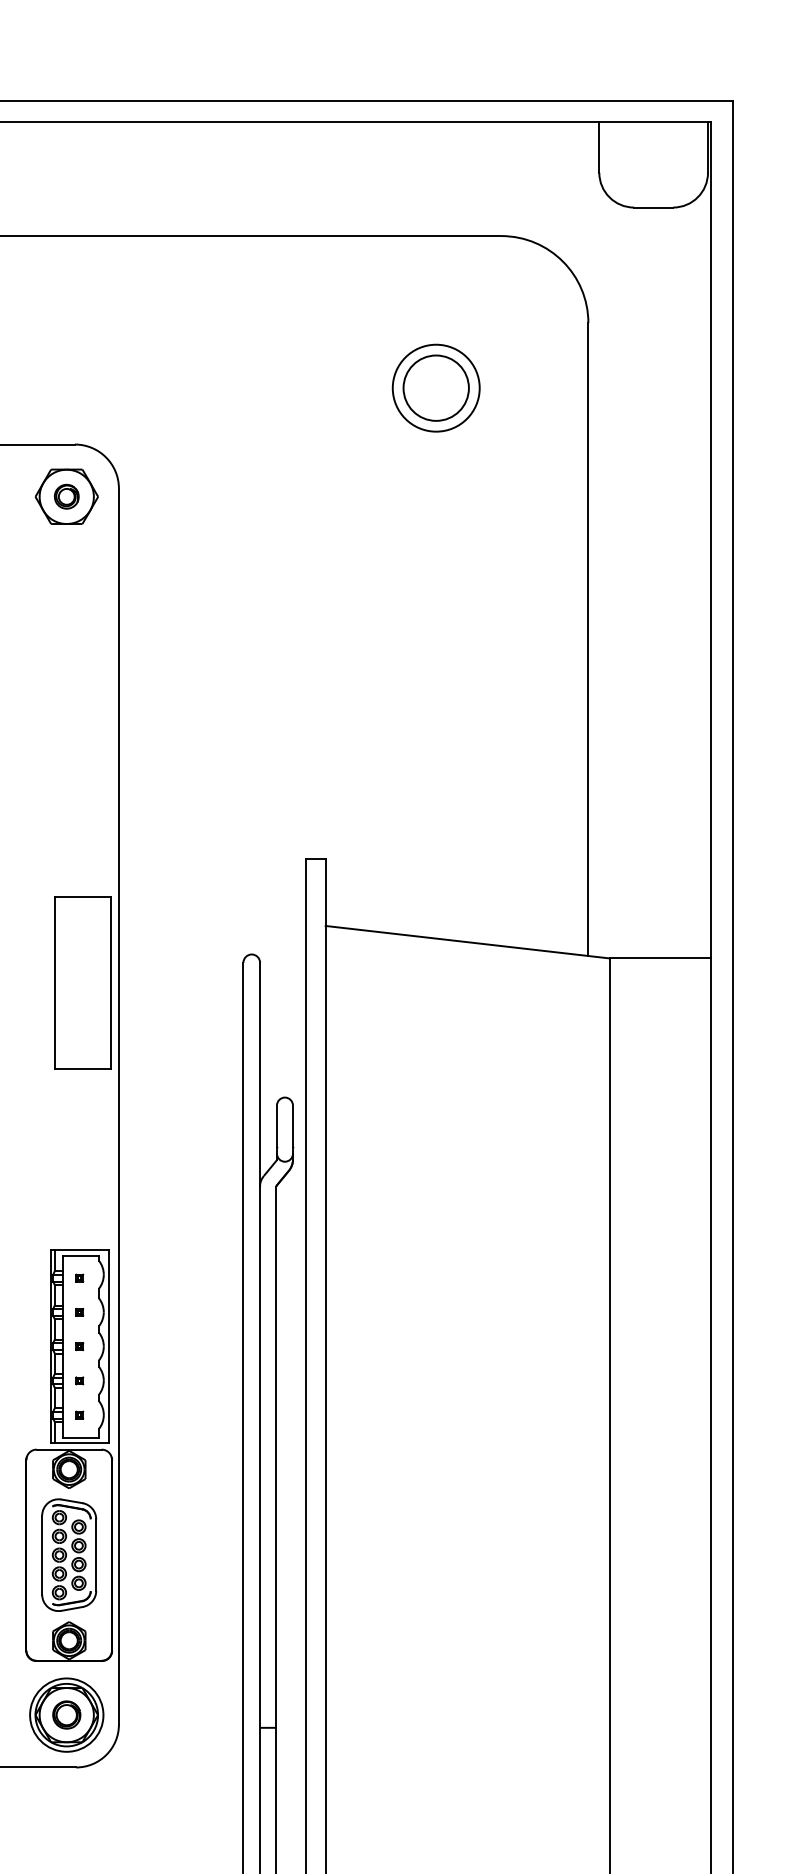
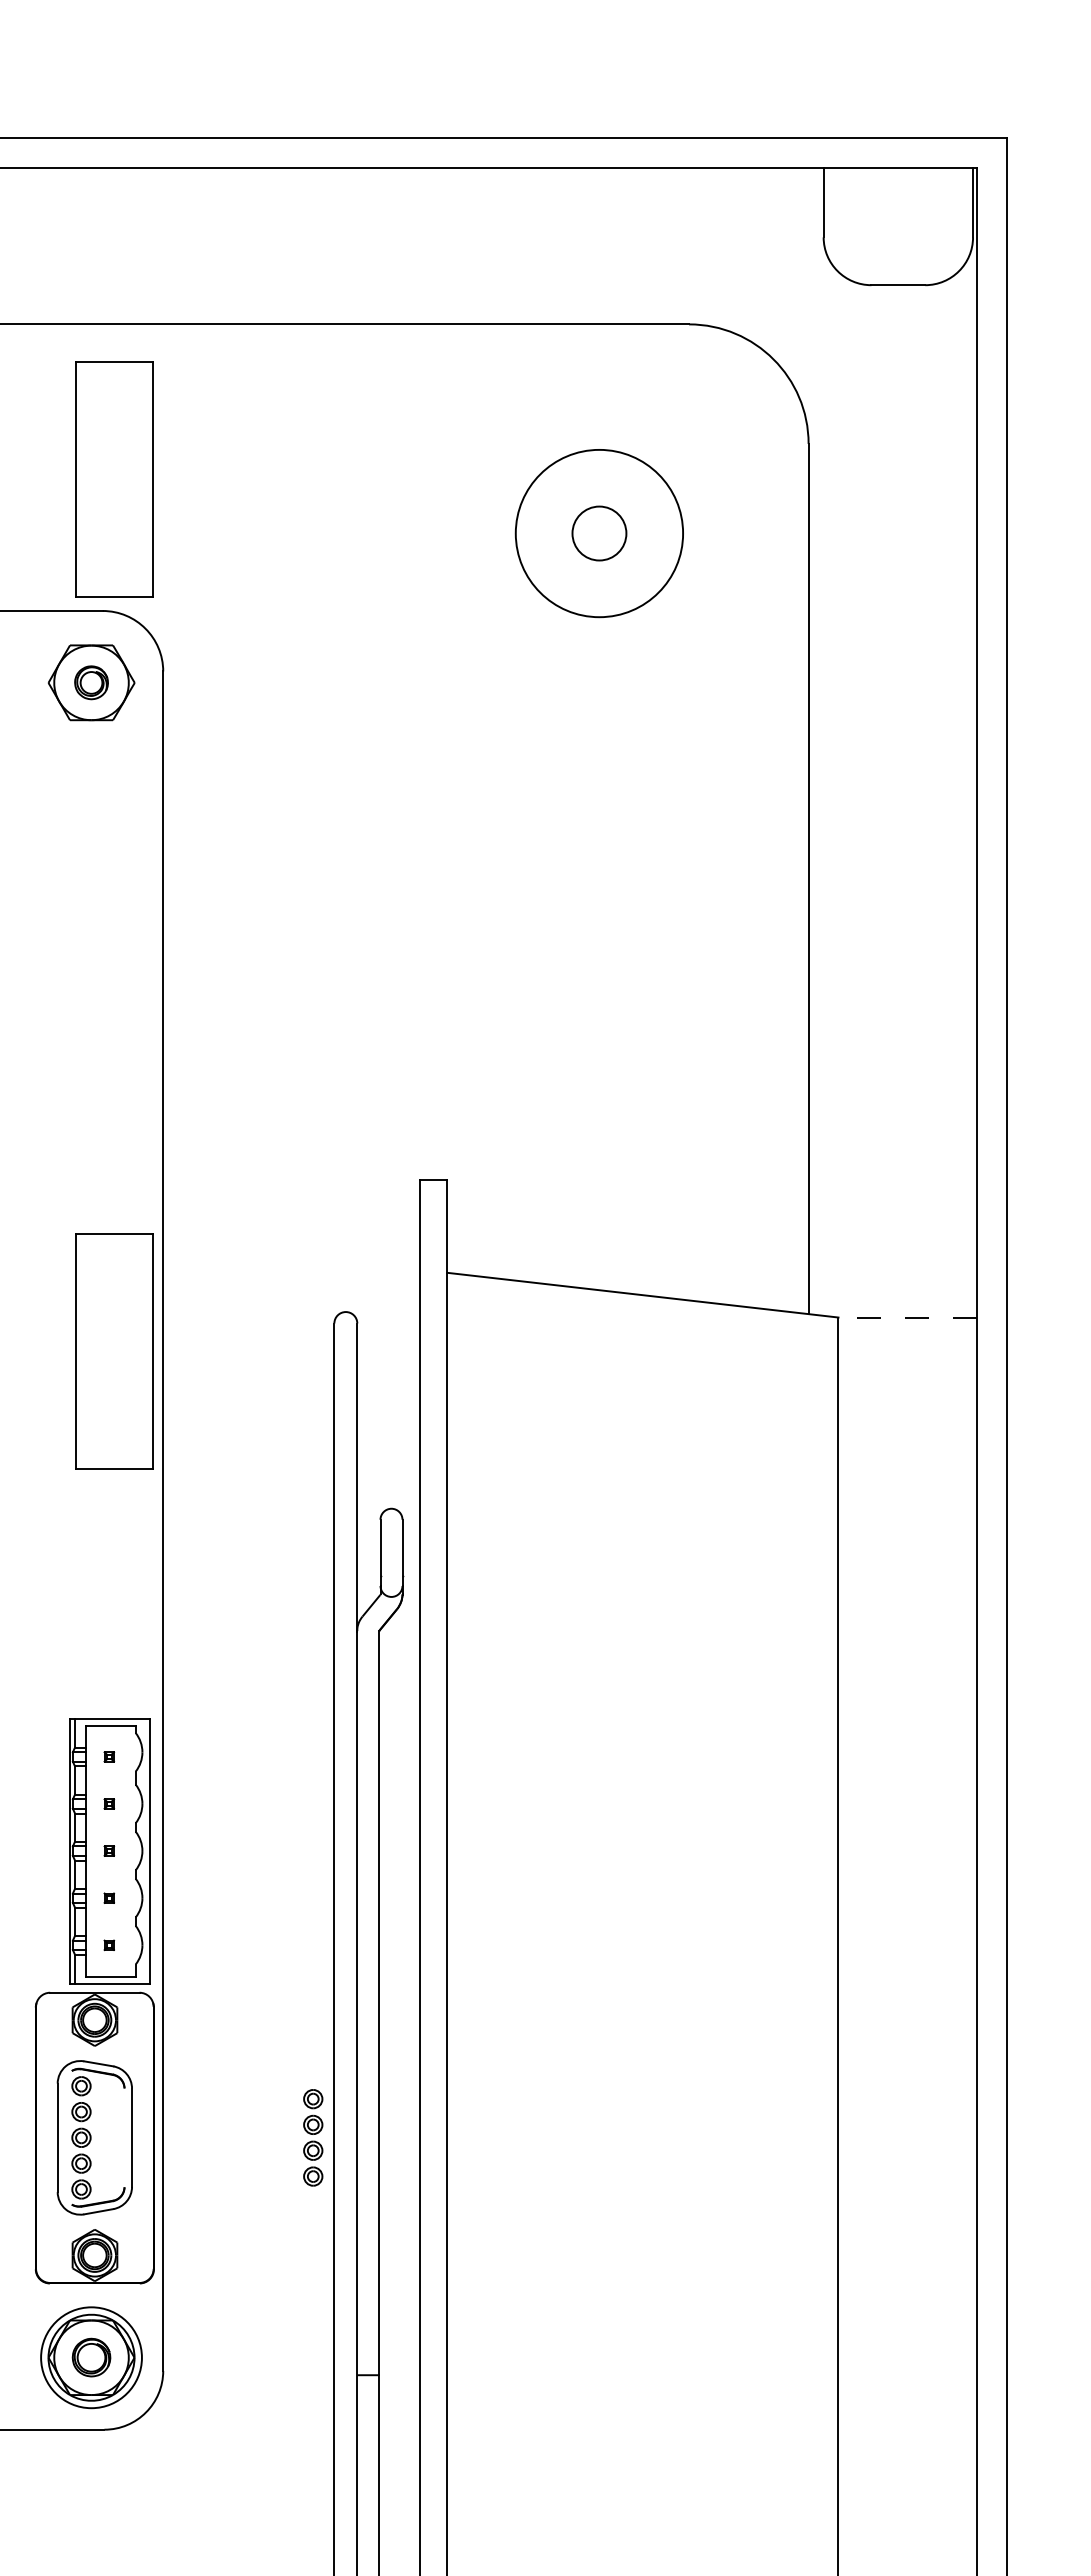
part: (83, 348) -> (114, 479), added
circle: (436, 388) -> (599, 533), size x0.6
circle: (436, 388) -> (599, 533), size x1.4
line: (660, 958) -> (907, 1317), solid -> dashed
part: (79, 1554) -> (313, 2137), moved

